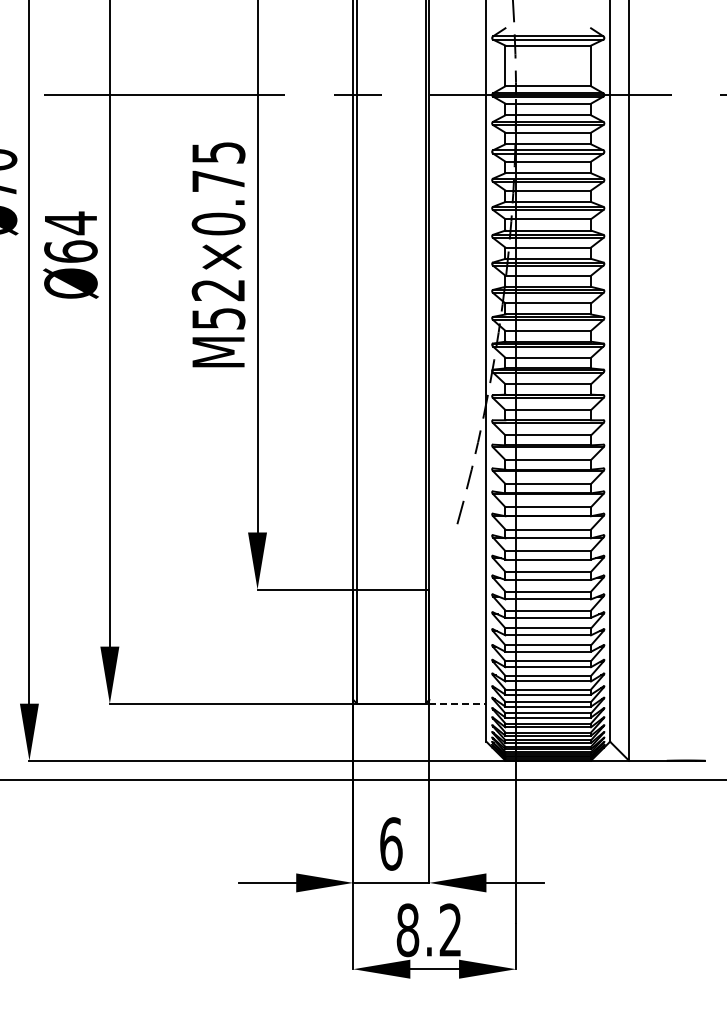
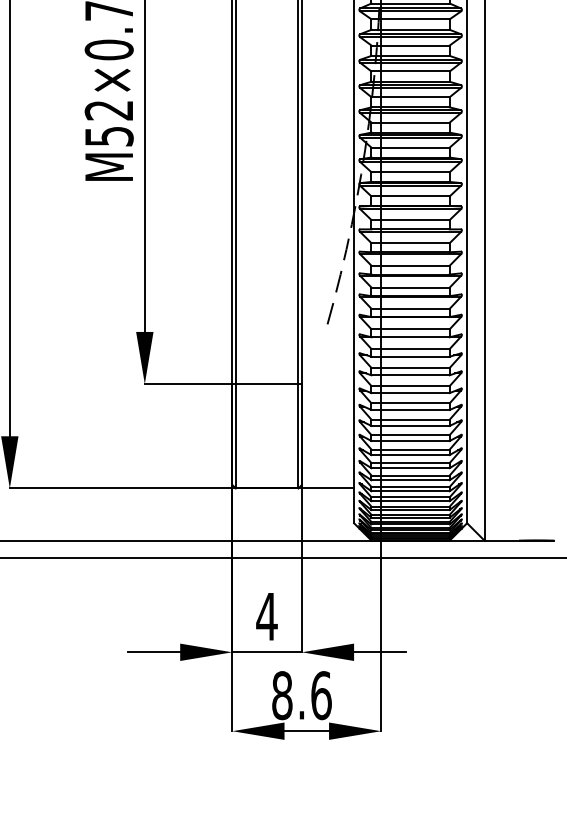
line: (457, 703) -> (327, 488), dashed -> solid
text: (390, 843) -> (266, 616), 6 -> 4
text: (450, 930) -> (321, 695), 8.2 -> 8.6

